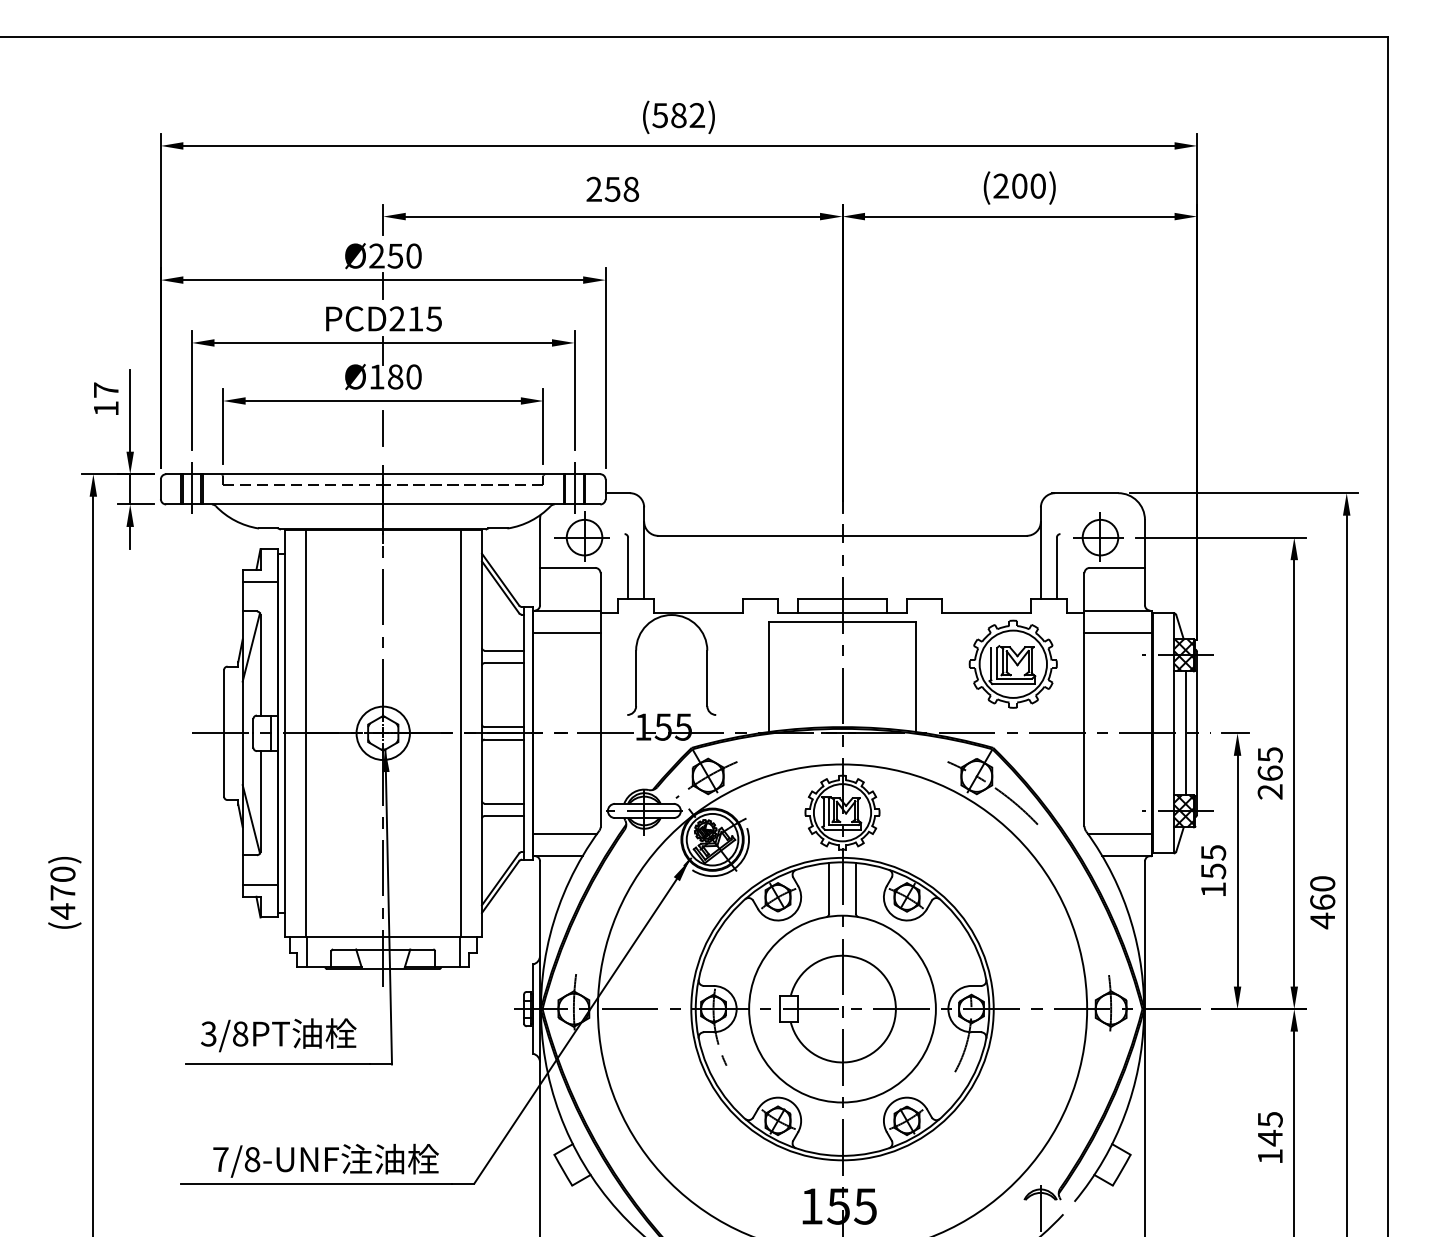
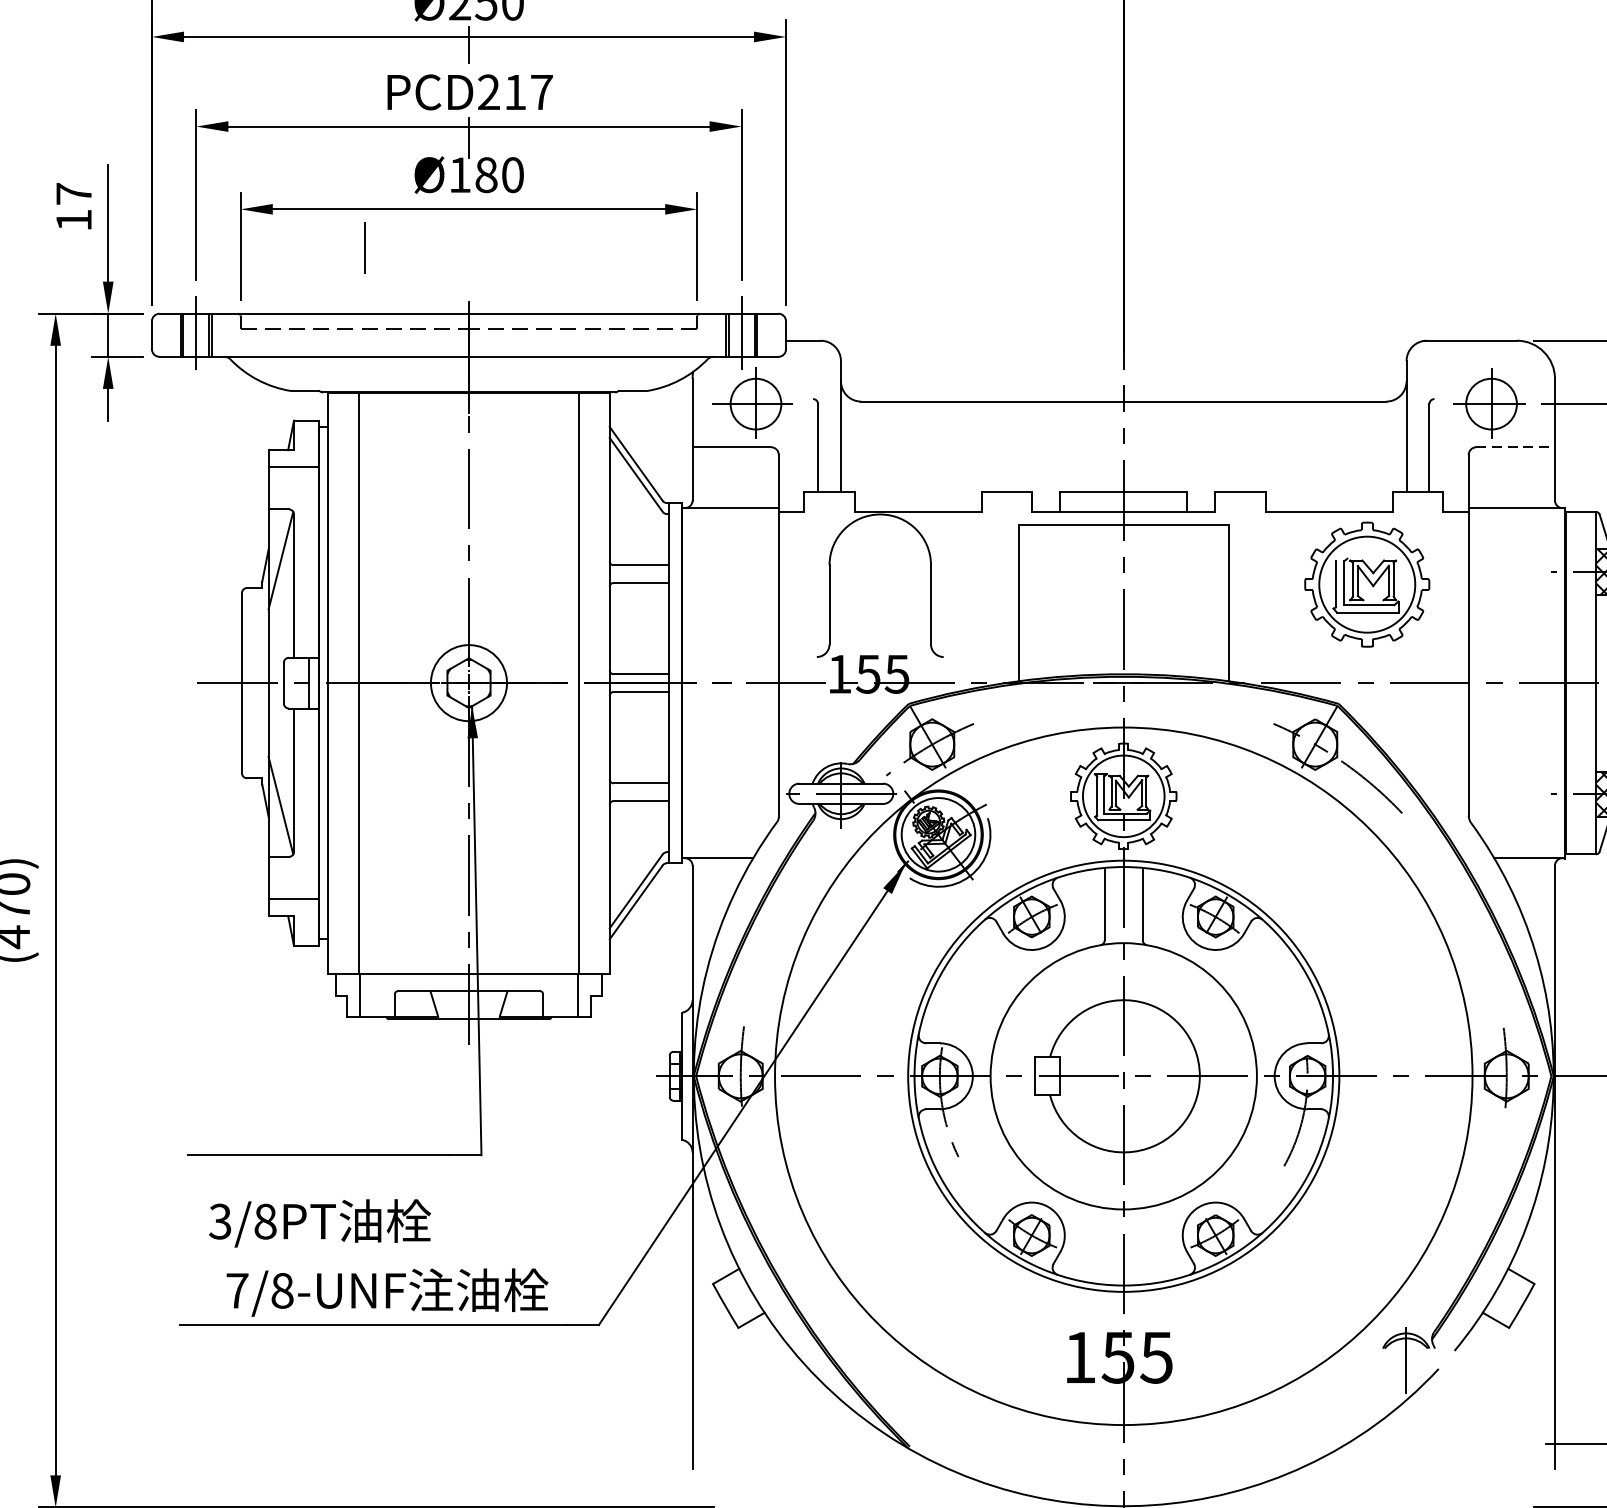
text: (434, 318) -> (542, 91), PCD215 -> PCD217
line: (382, 428) -> (363, 248), moved
line: (1117, 567) -> (1515, 446), solid -> dashed
line: (566, 632) -> (730, 539), removed
line: (1118, 632) -> (1517, 539), removed
line: (564, 833) -> (727, 825), removed
line: (1120, 833) -> (1520, 825), removed
text: (278, 1035) -> (319, 1223), moved

